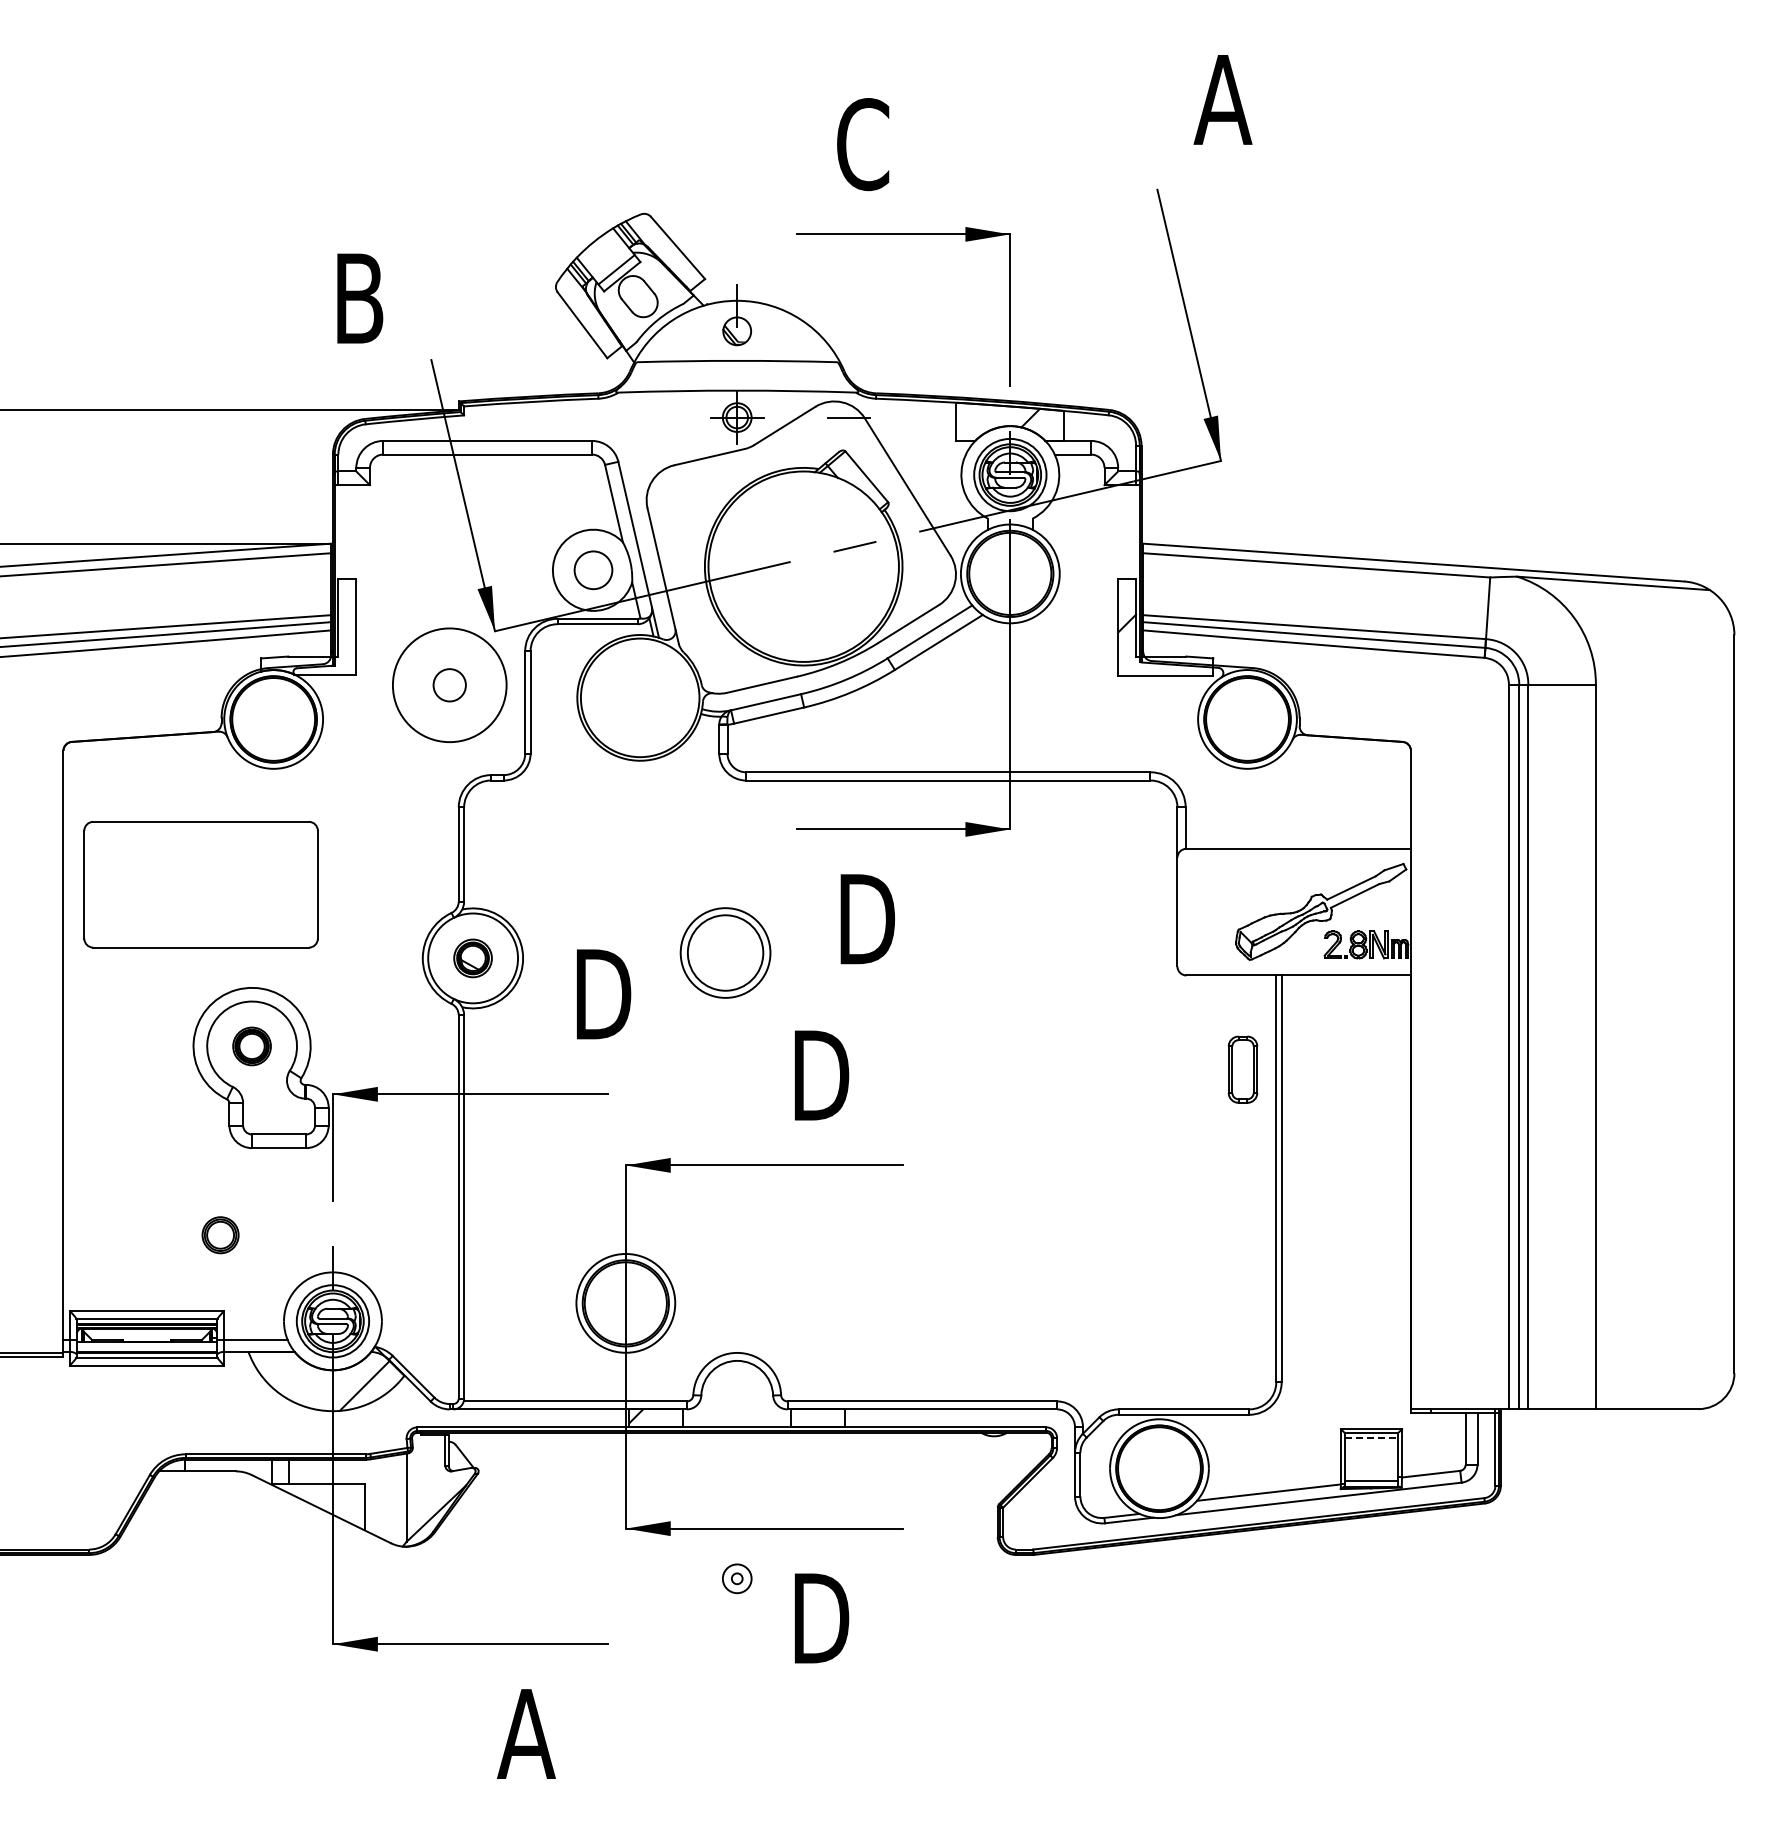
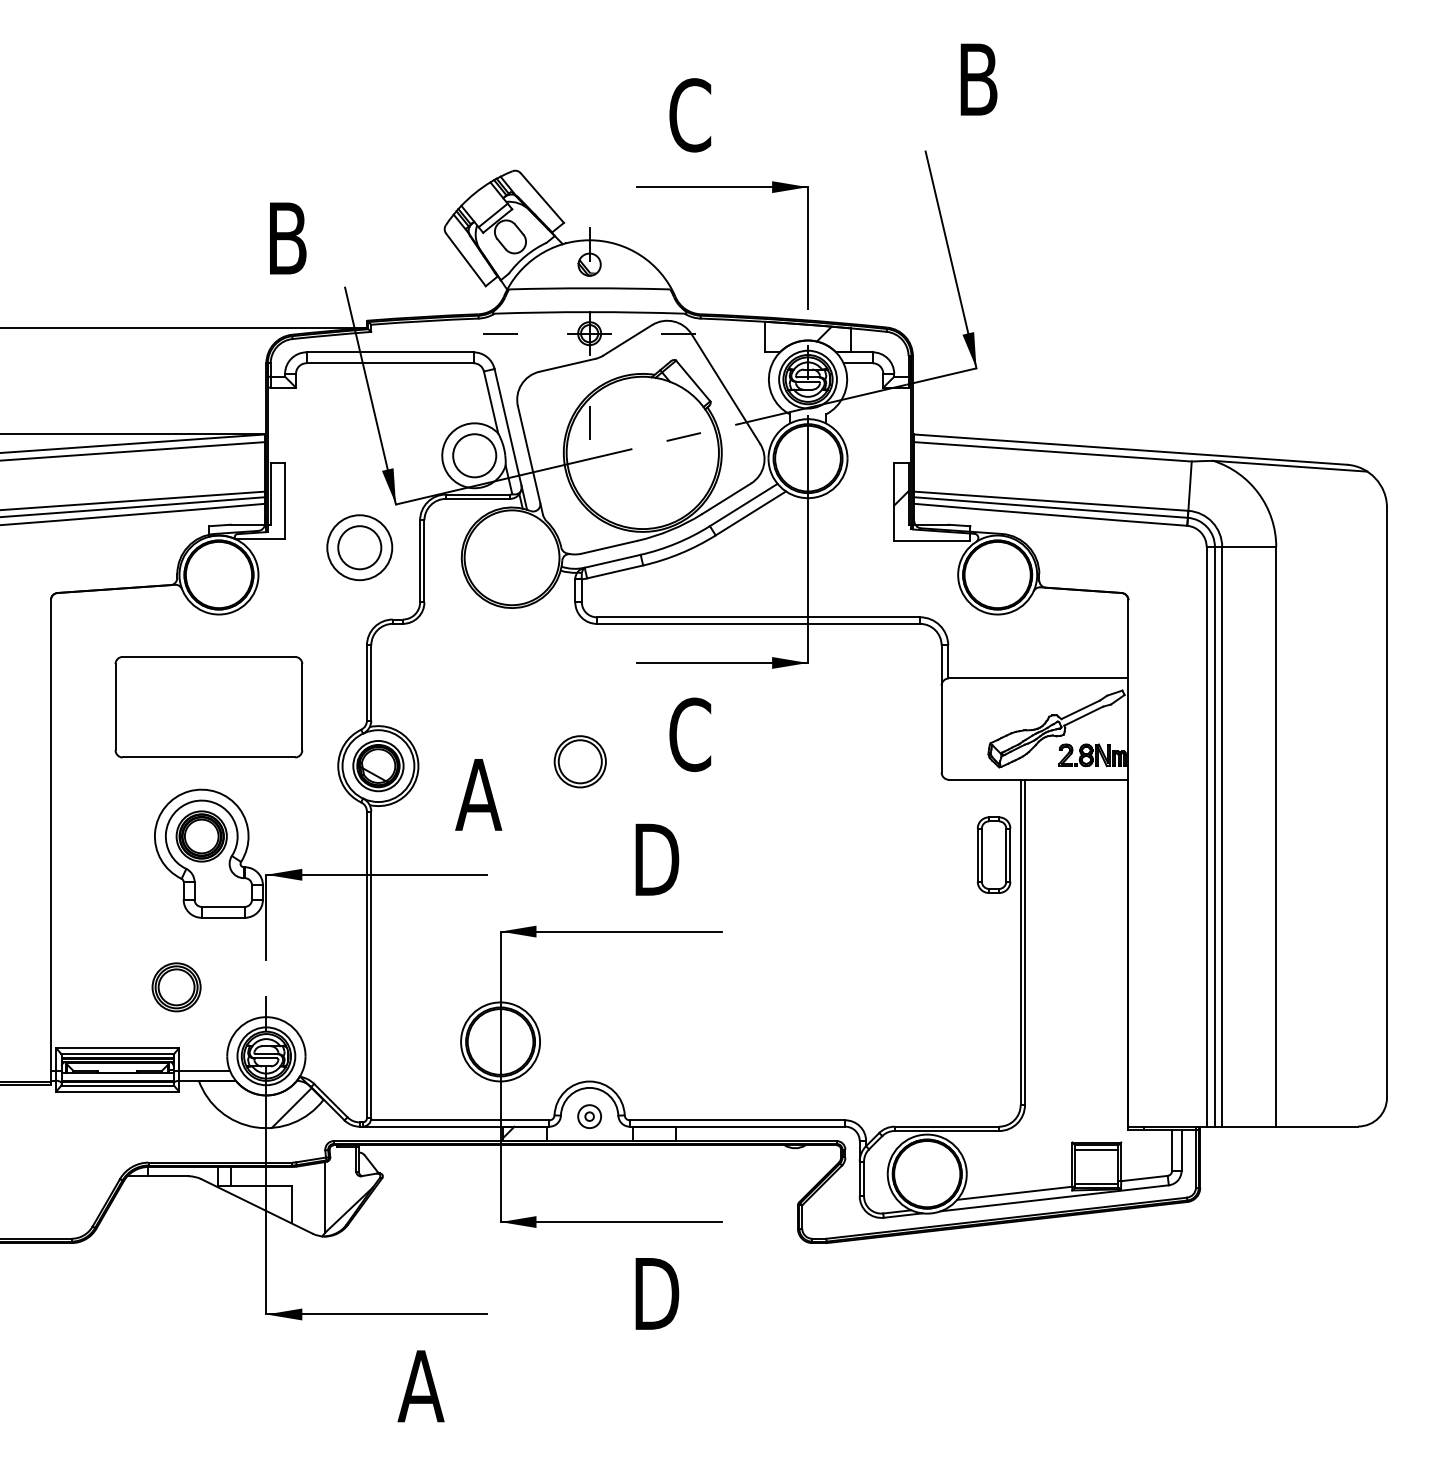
text: (1222, 99) -> (977, 79), A -> B
line: (625, 417) -> (500, 333), added
line: (737, 529) -> (589, 423), added
circle: (593, 570) -> (474, 455), size x1.43
circle: (449, 684) -> (359, 547), size x0.71
circle: (449, 685) -> (359, 547), size x1.67
part: (200, 884) -> (208, 707), moved
text: (866, 918) -> (693, 734), D -> C
part: (725, 952) -> (580, 761), size x0.71
part: (472, 958) -> (377, 766), size x1.67
text: (600, 994) -> (480, 794), D -> A
part: (251, 1046) -> (201, 836), size x1.67
part: (1242, 1069) -> (993, 854), size x1.43
part: (220, 1235) -> (176, 987), size x1.67
line: (1371, 1438) -> (1096, 1149), dashed -> solid
part: (737, 1578) -> (589, 1116), moved

